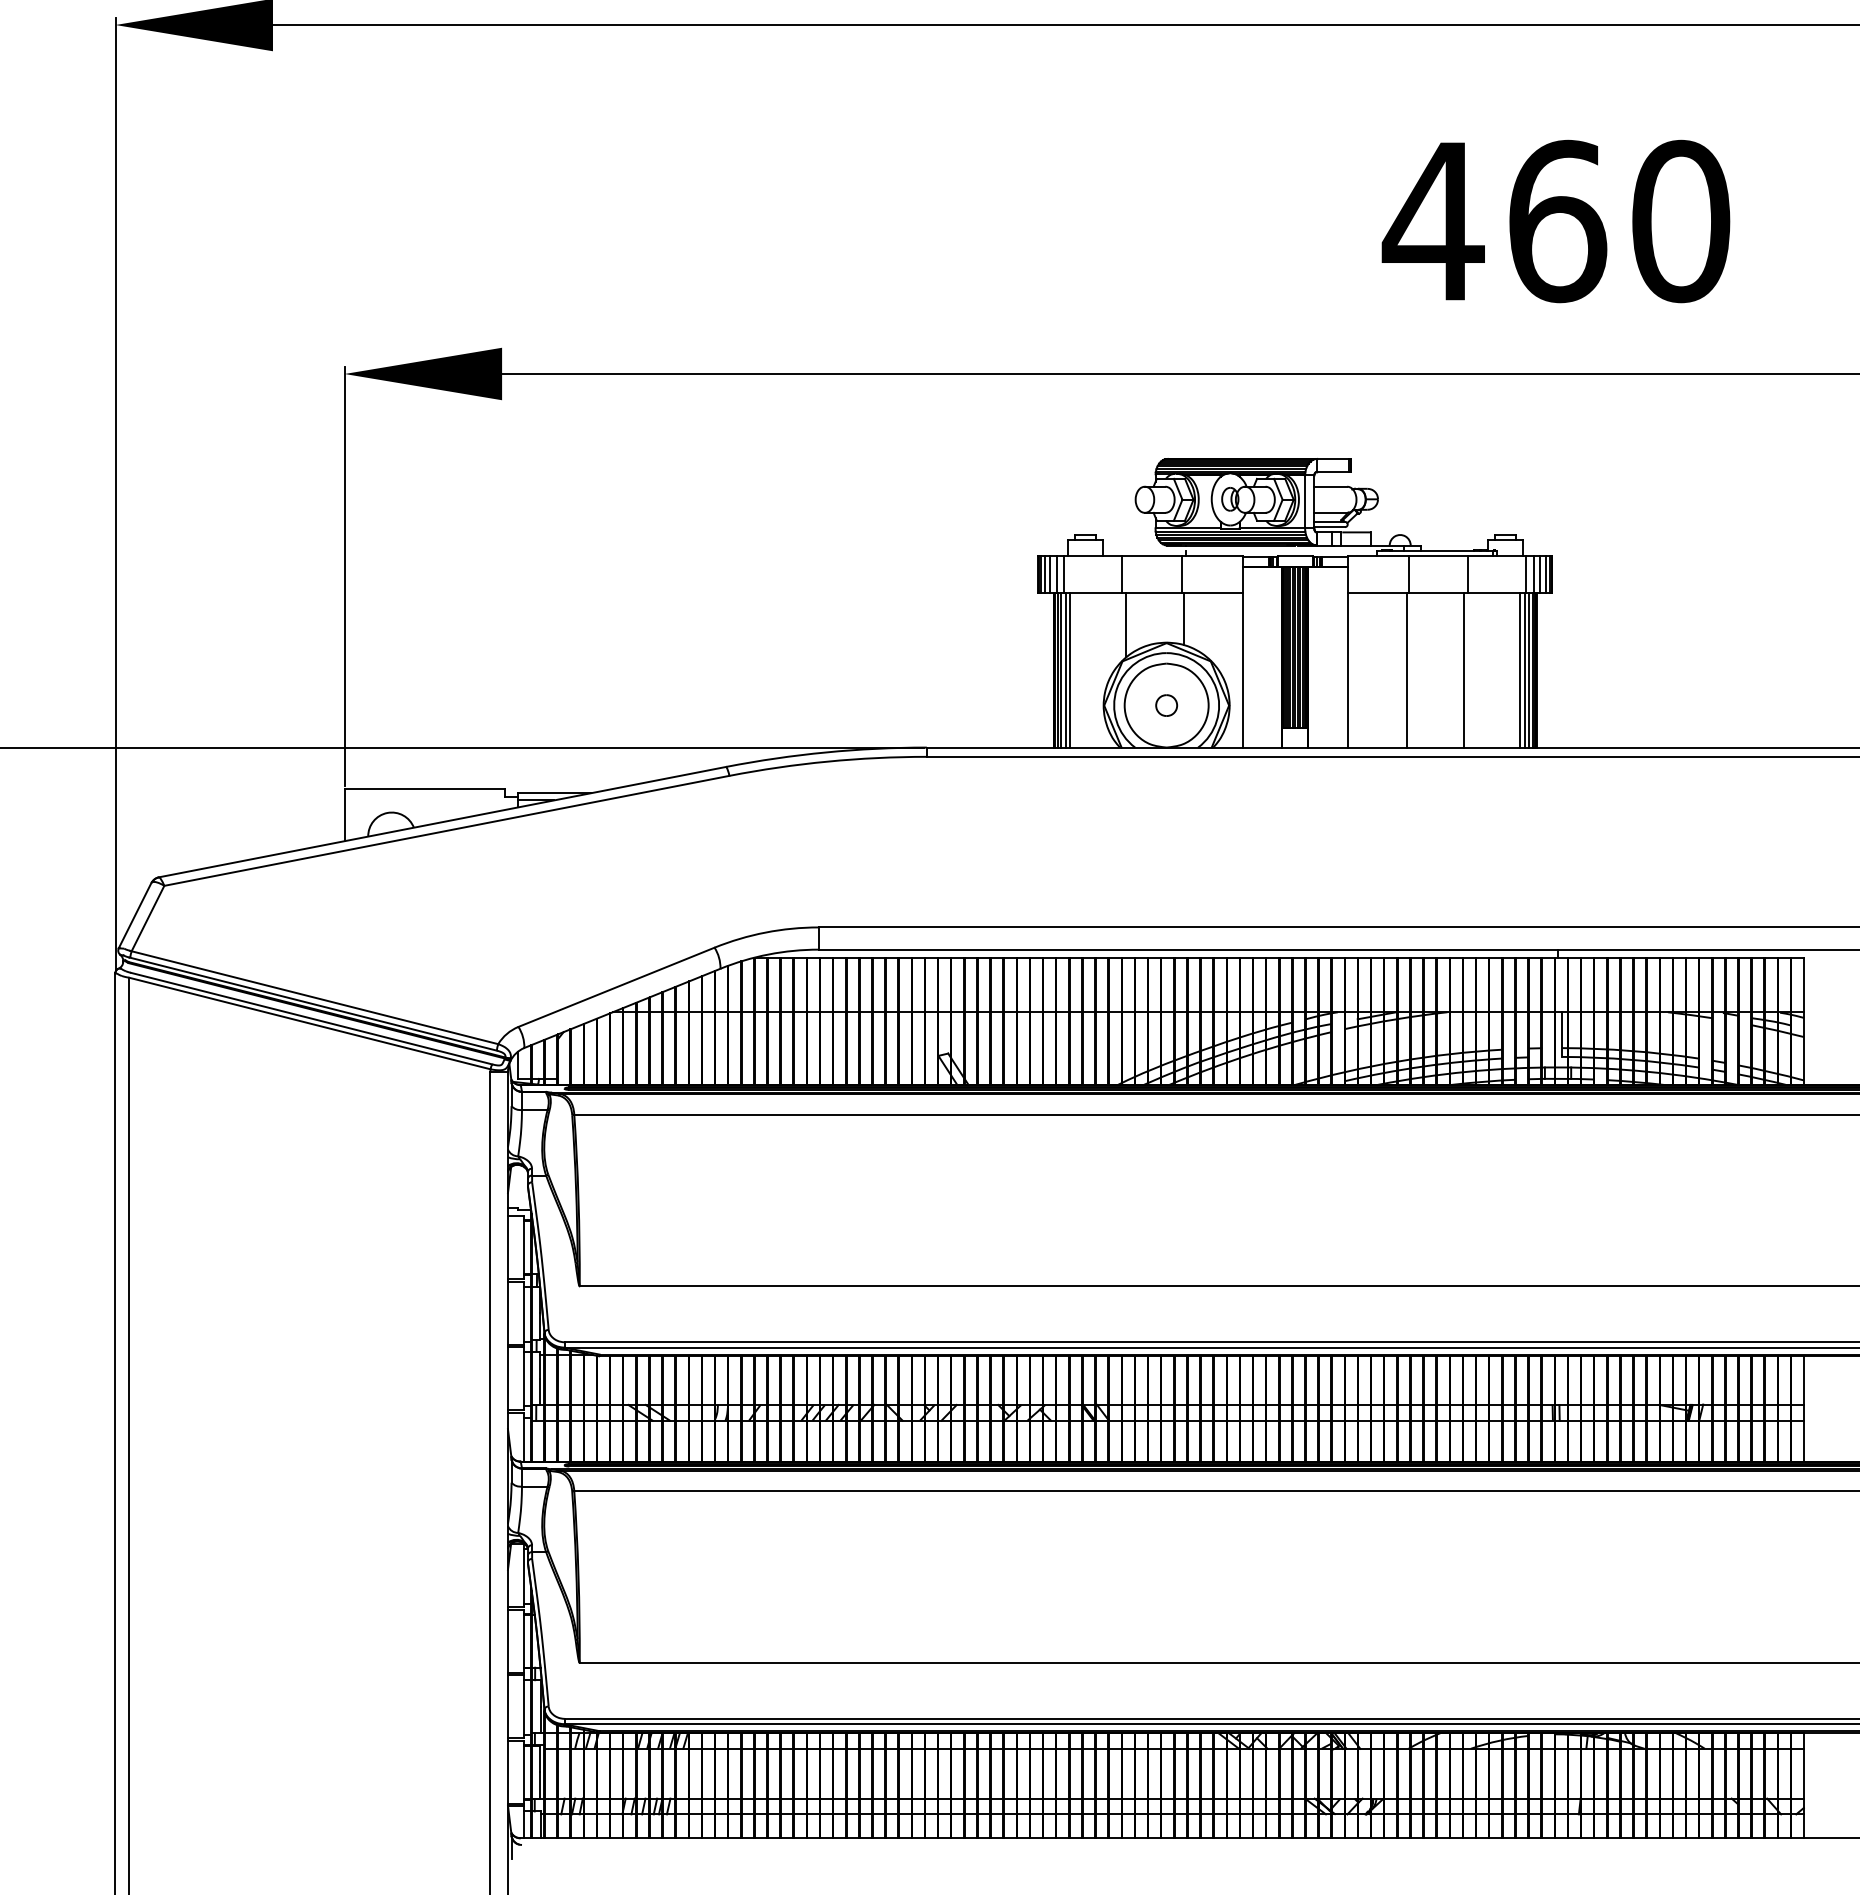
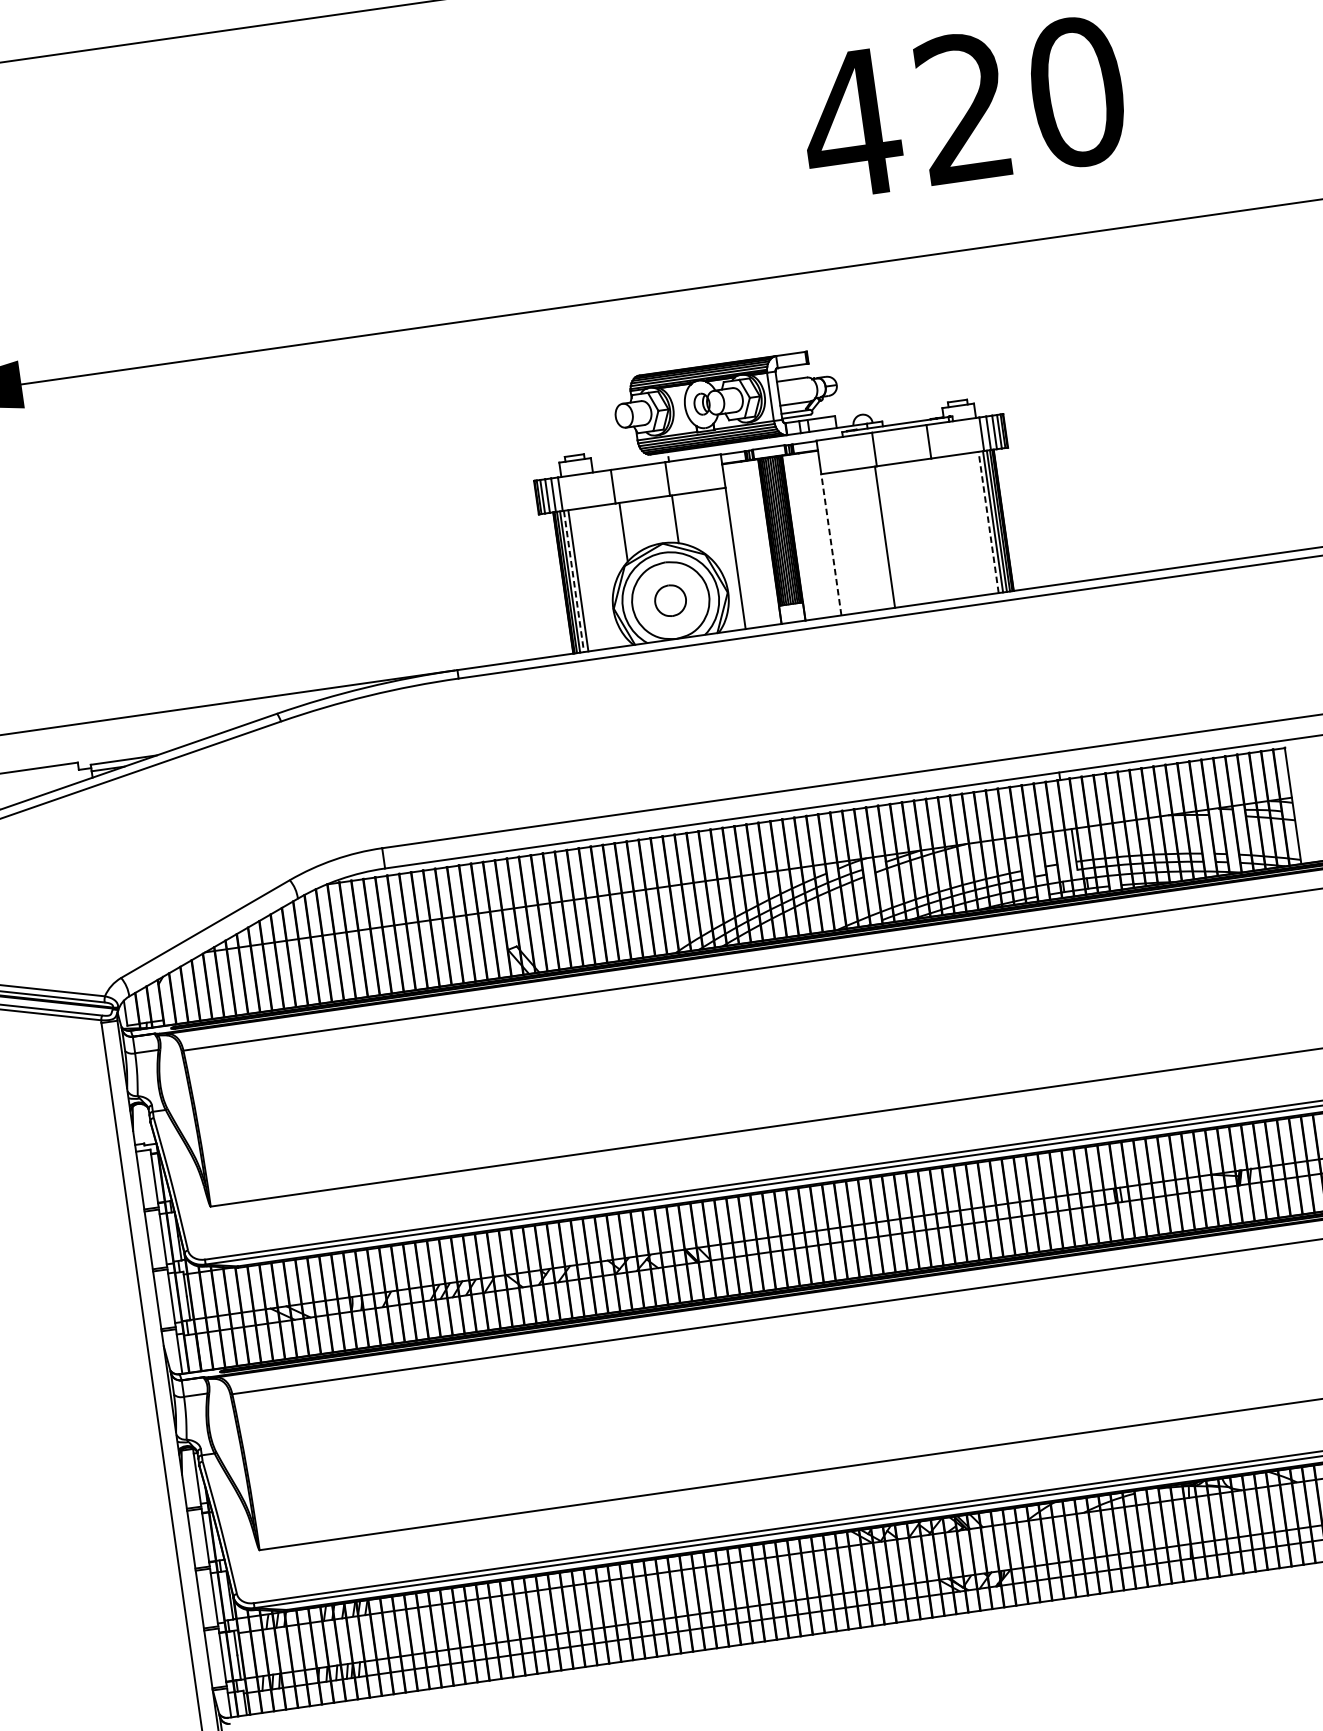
text: (1558, 221) -> (965, 108), 460 -> 420
line: (1347, 669) -> (831, 544), solid -> dashed
line: (1464, 669) -> (937, 529), removed
line: (1520, 669) -> (988, 521), solid -> dashed
line: (1065, 670) -> (573, 581), solid -> dashed
part: (1166, 705) -> (670, 600), size x1.6

